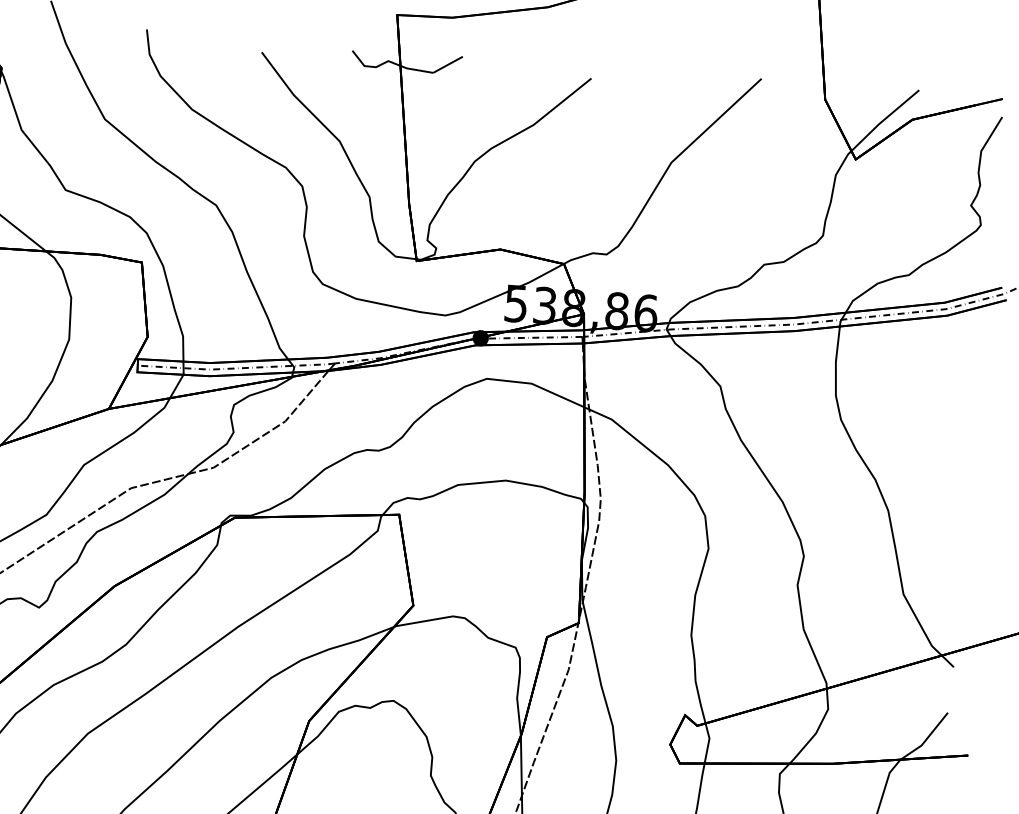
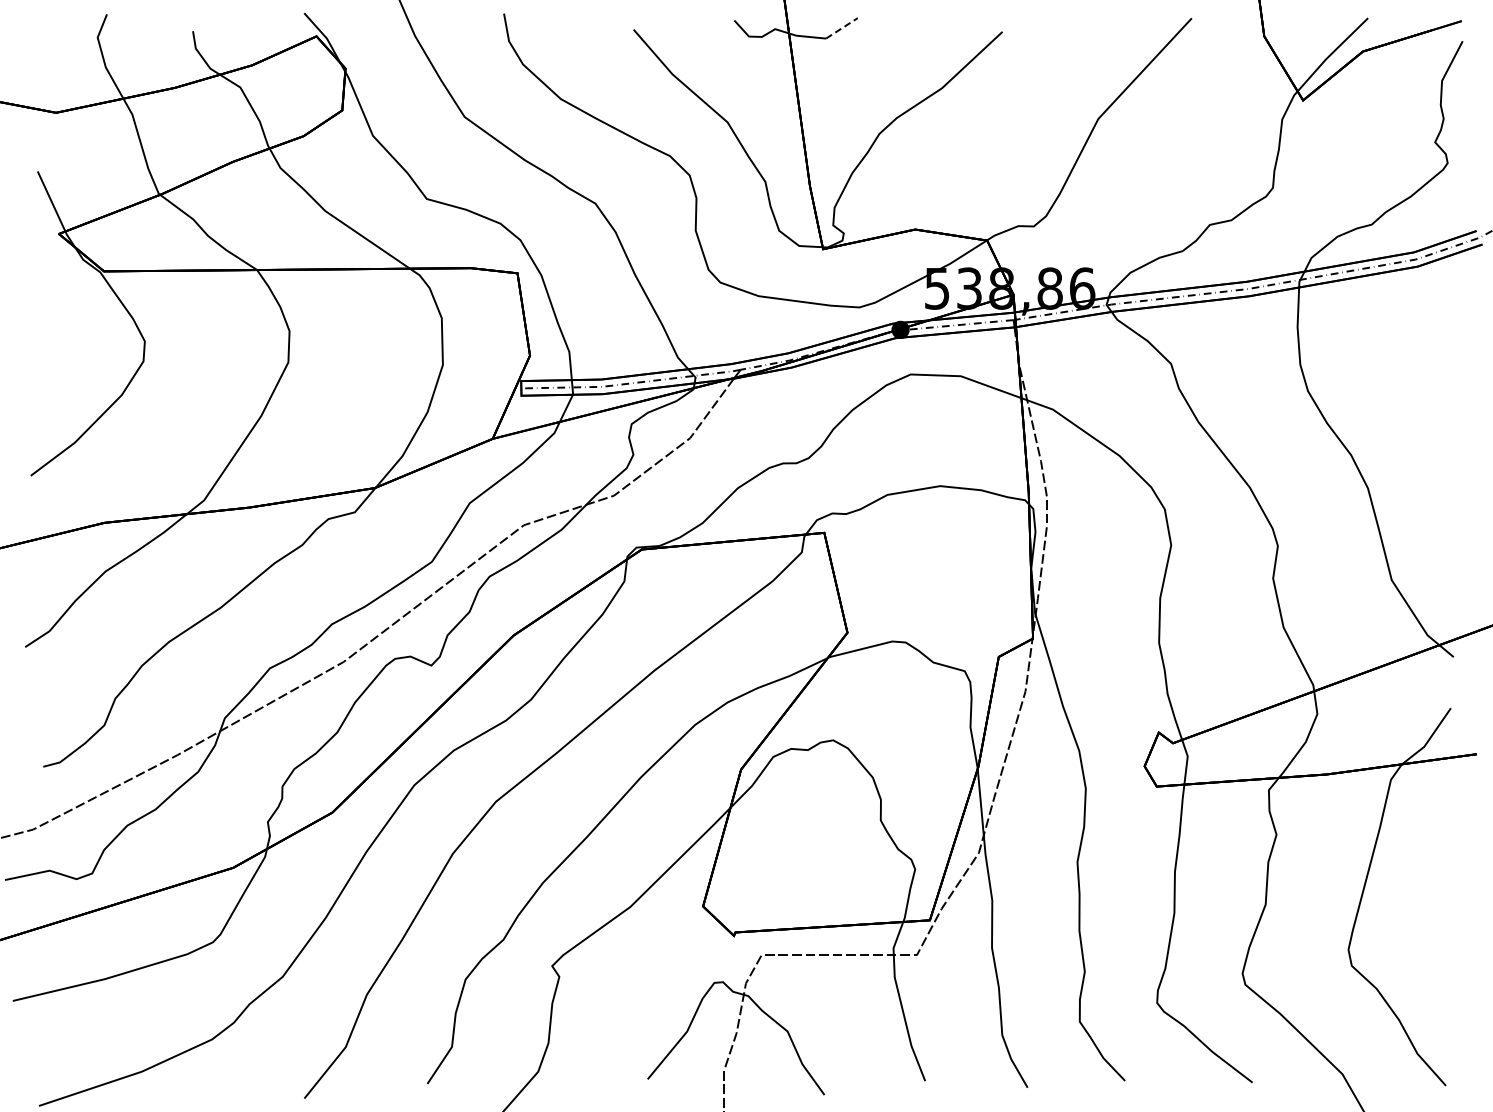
line: (447, 64) -> (841, 28), solid -> dashed

